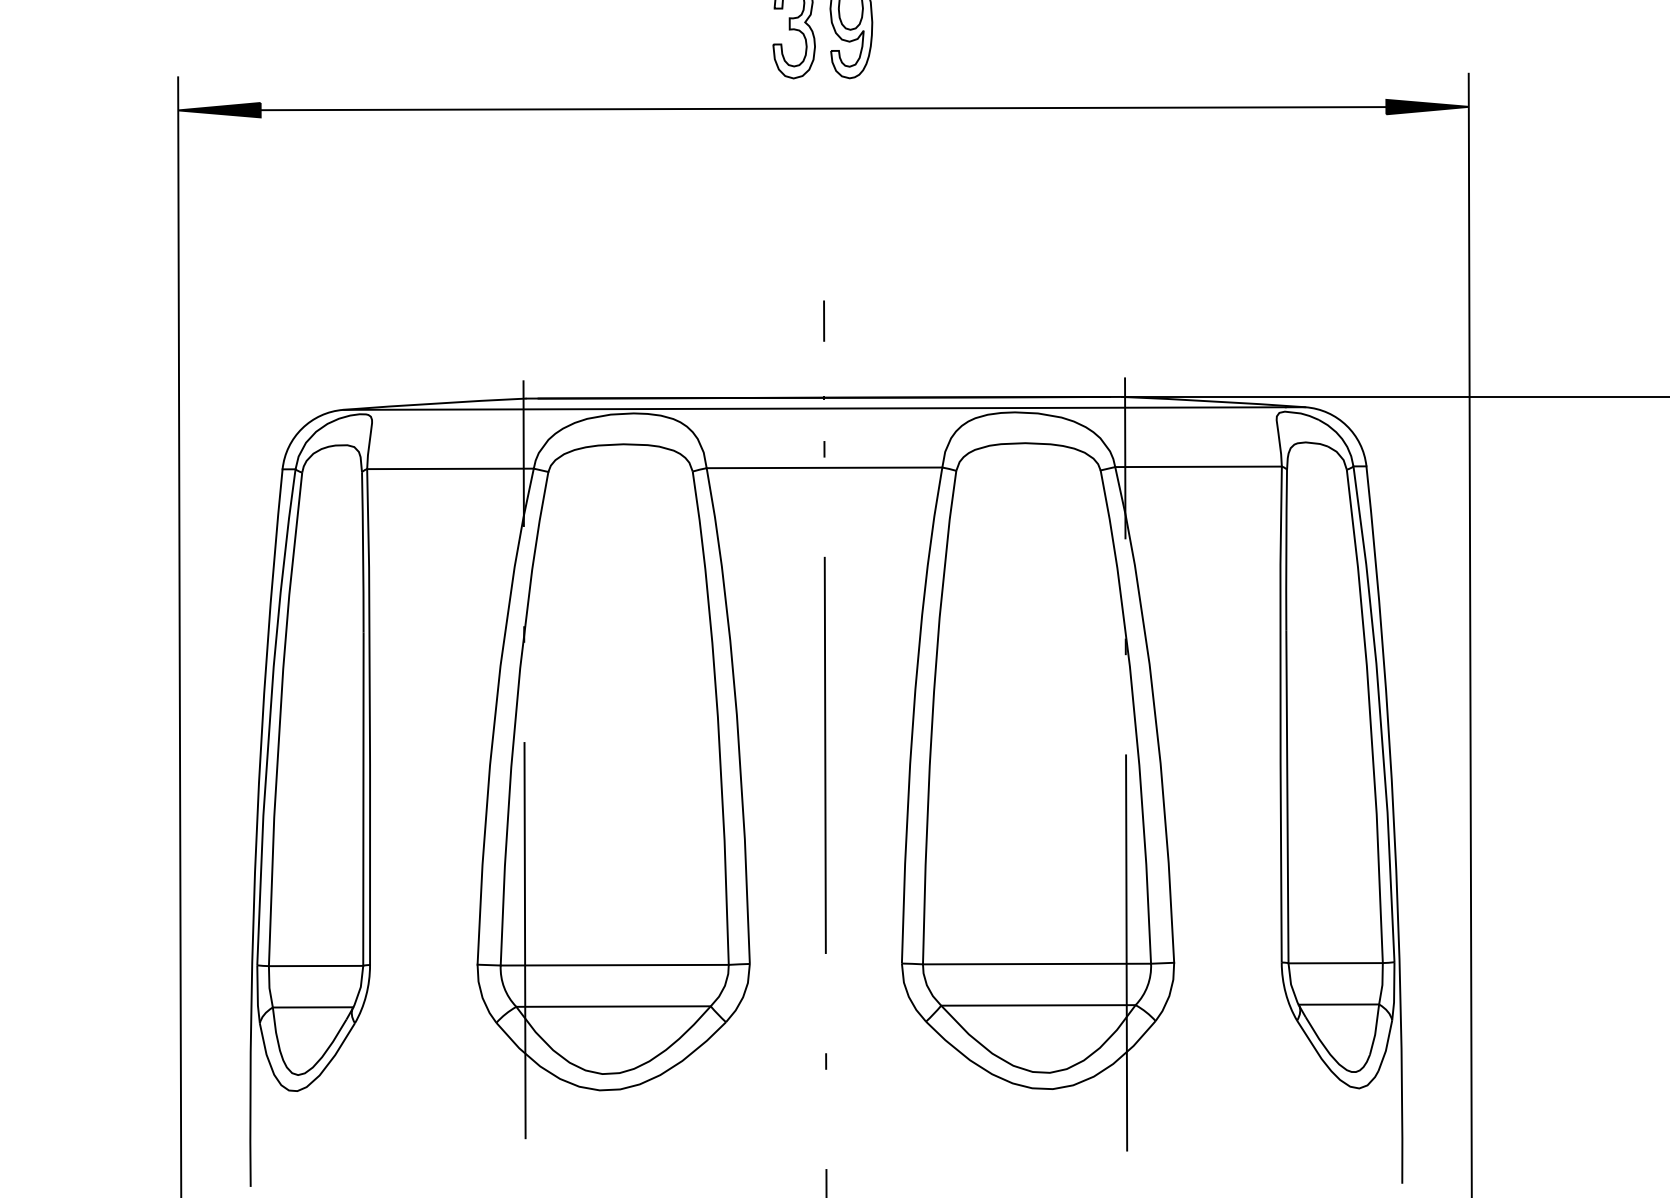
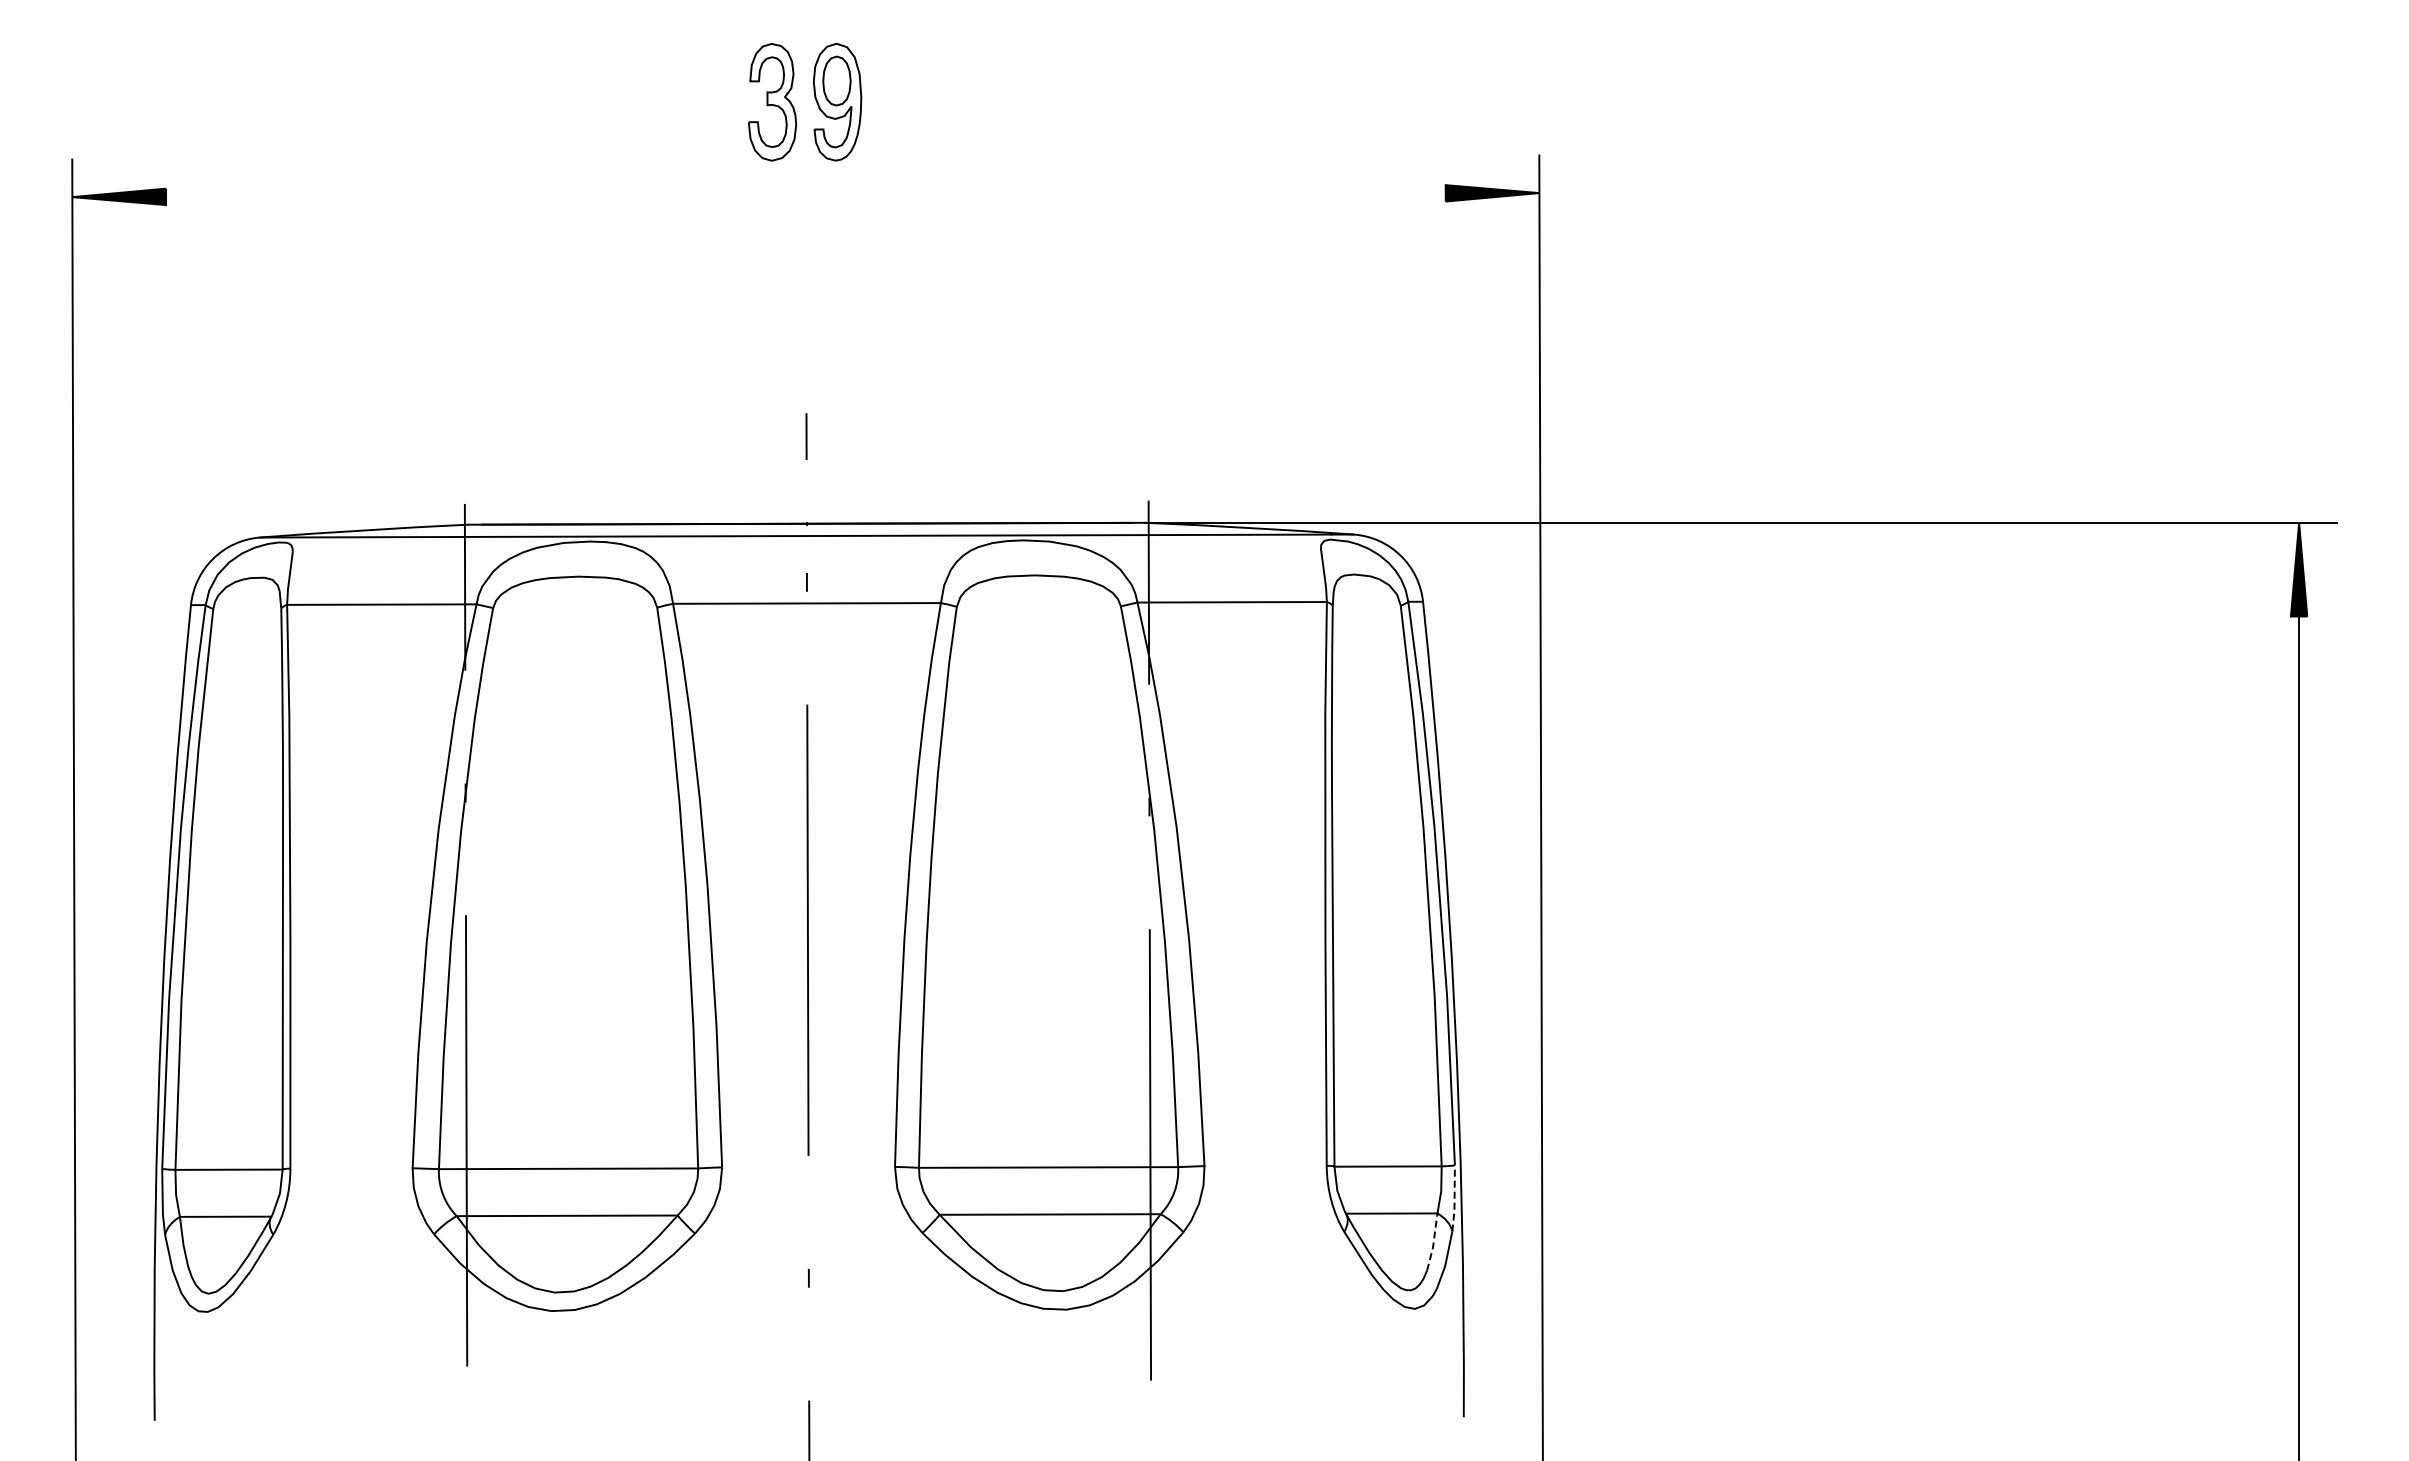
line: (823, 108) -> (805, 194), removed
line: (1394, 992) -> (1454, 1199), solid -> dashed
line: (1375, 1030) -> (1433, 1243), solid -> dashed

